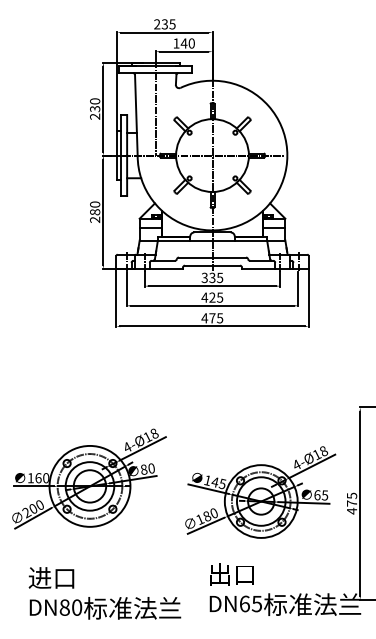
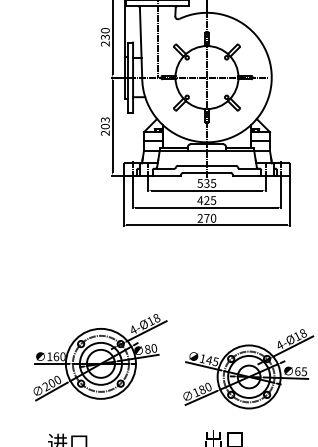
text: (95, 208) -> (105, 123), 280 -> 203
text: (204, 277) -> (200, 183), 335 -> 535
text: (212, 318) -> (206, 218), 475 -> 270

